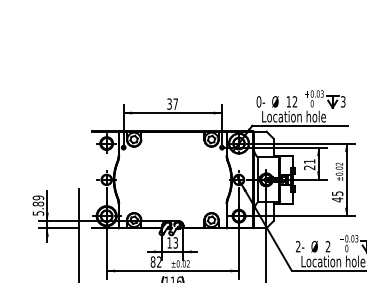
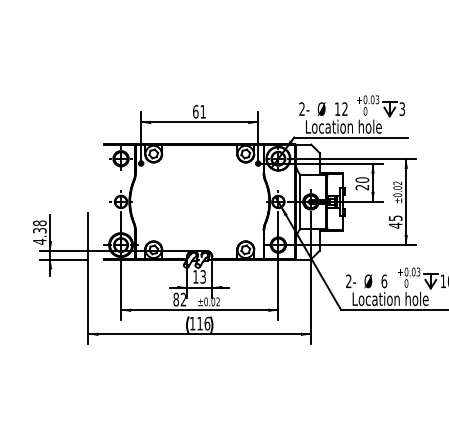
text: (258, 101) -> (301, 108), 0- -> 2-
text: (172, 103) -> (199, 111), 37 -> 61
text: (309, 161) -> (362, 179), 21 -> 20
text: (38, 205) -> (39, 232), 5.89 -> 4.38
text: (328, 246) -> (384, 281), 2 -> 6

